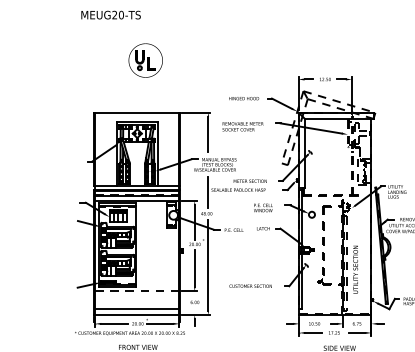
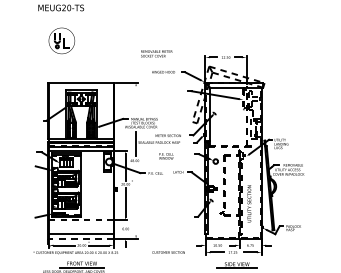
part: (145, 60) -> (61, 40), moved
text: (242, 126) -> (156, 53), moved
line: (208, 134) -> (136, 99), removed
text: (263, 208) -> (166, 156), moved
line: (208, 265) -> (136, 200), removed
text: (250, 286) -> (168, 252), moved
line: (137, 314) -> (81, 238), solid -> dashed

